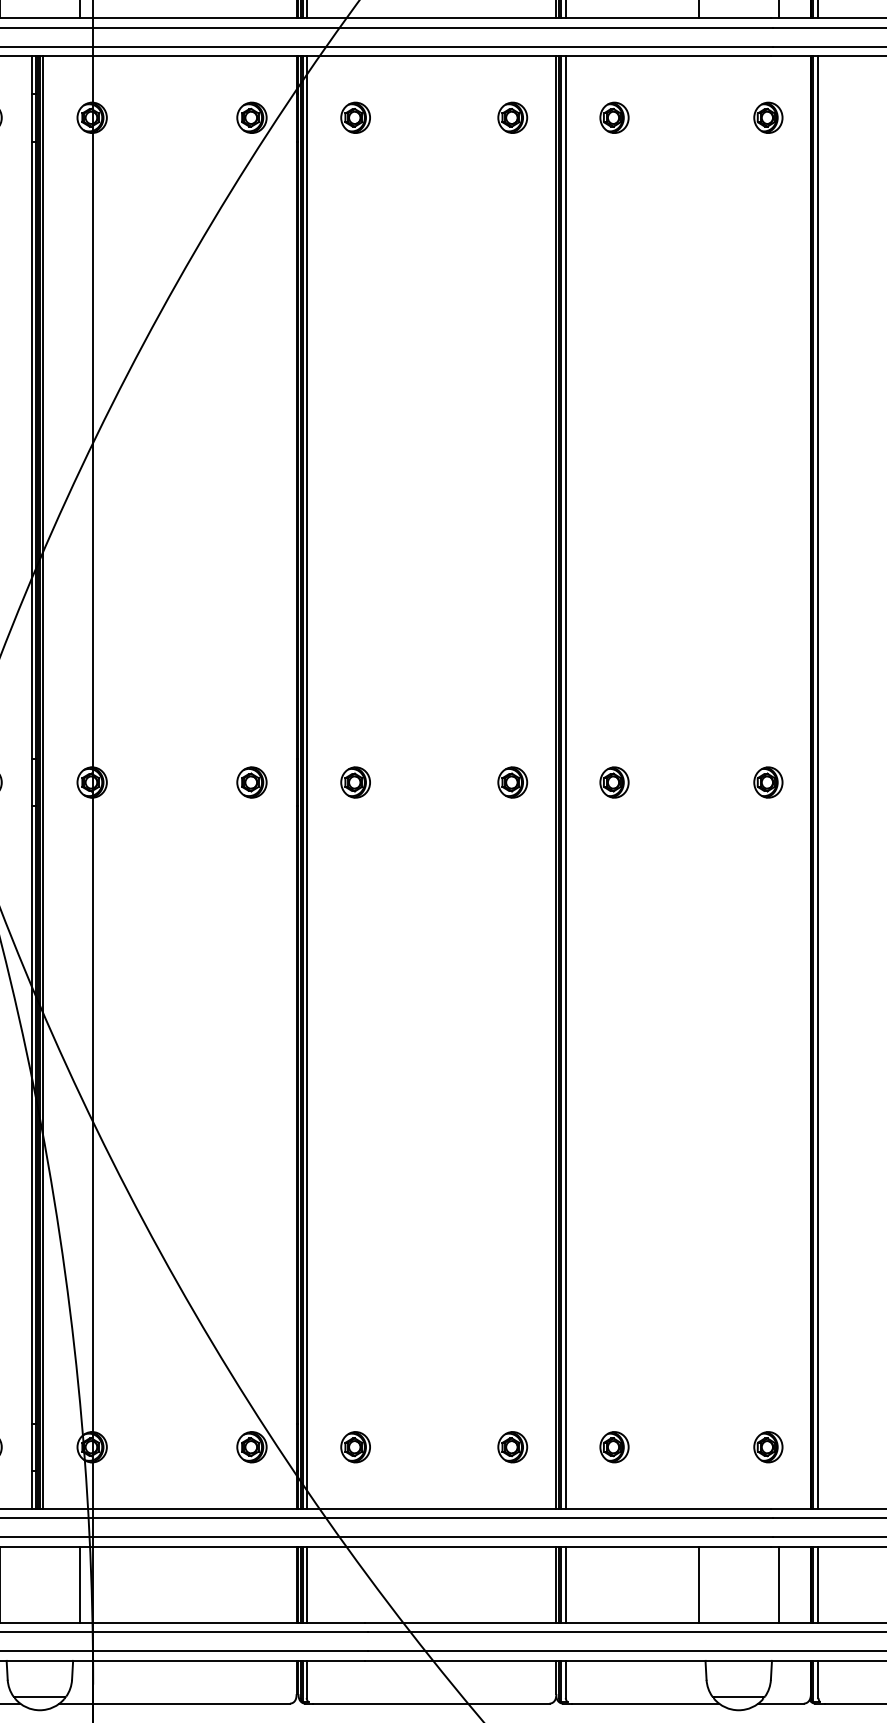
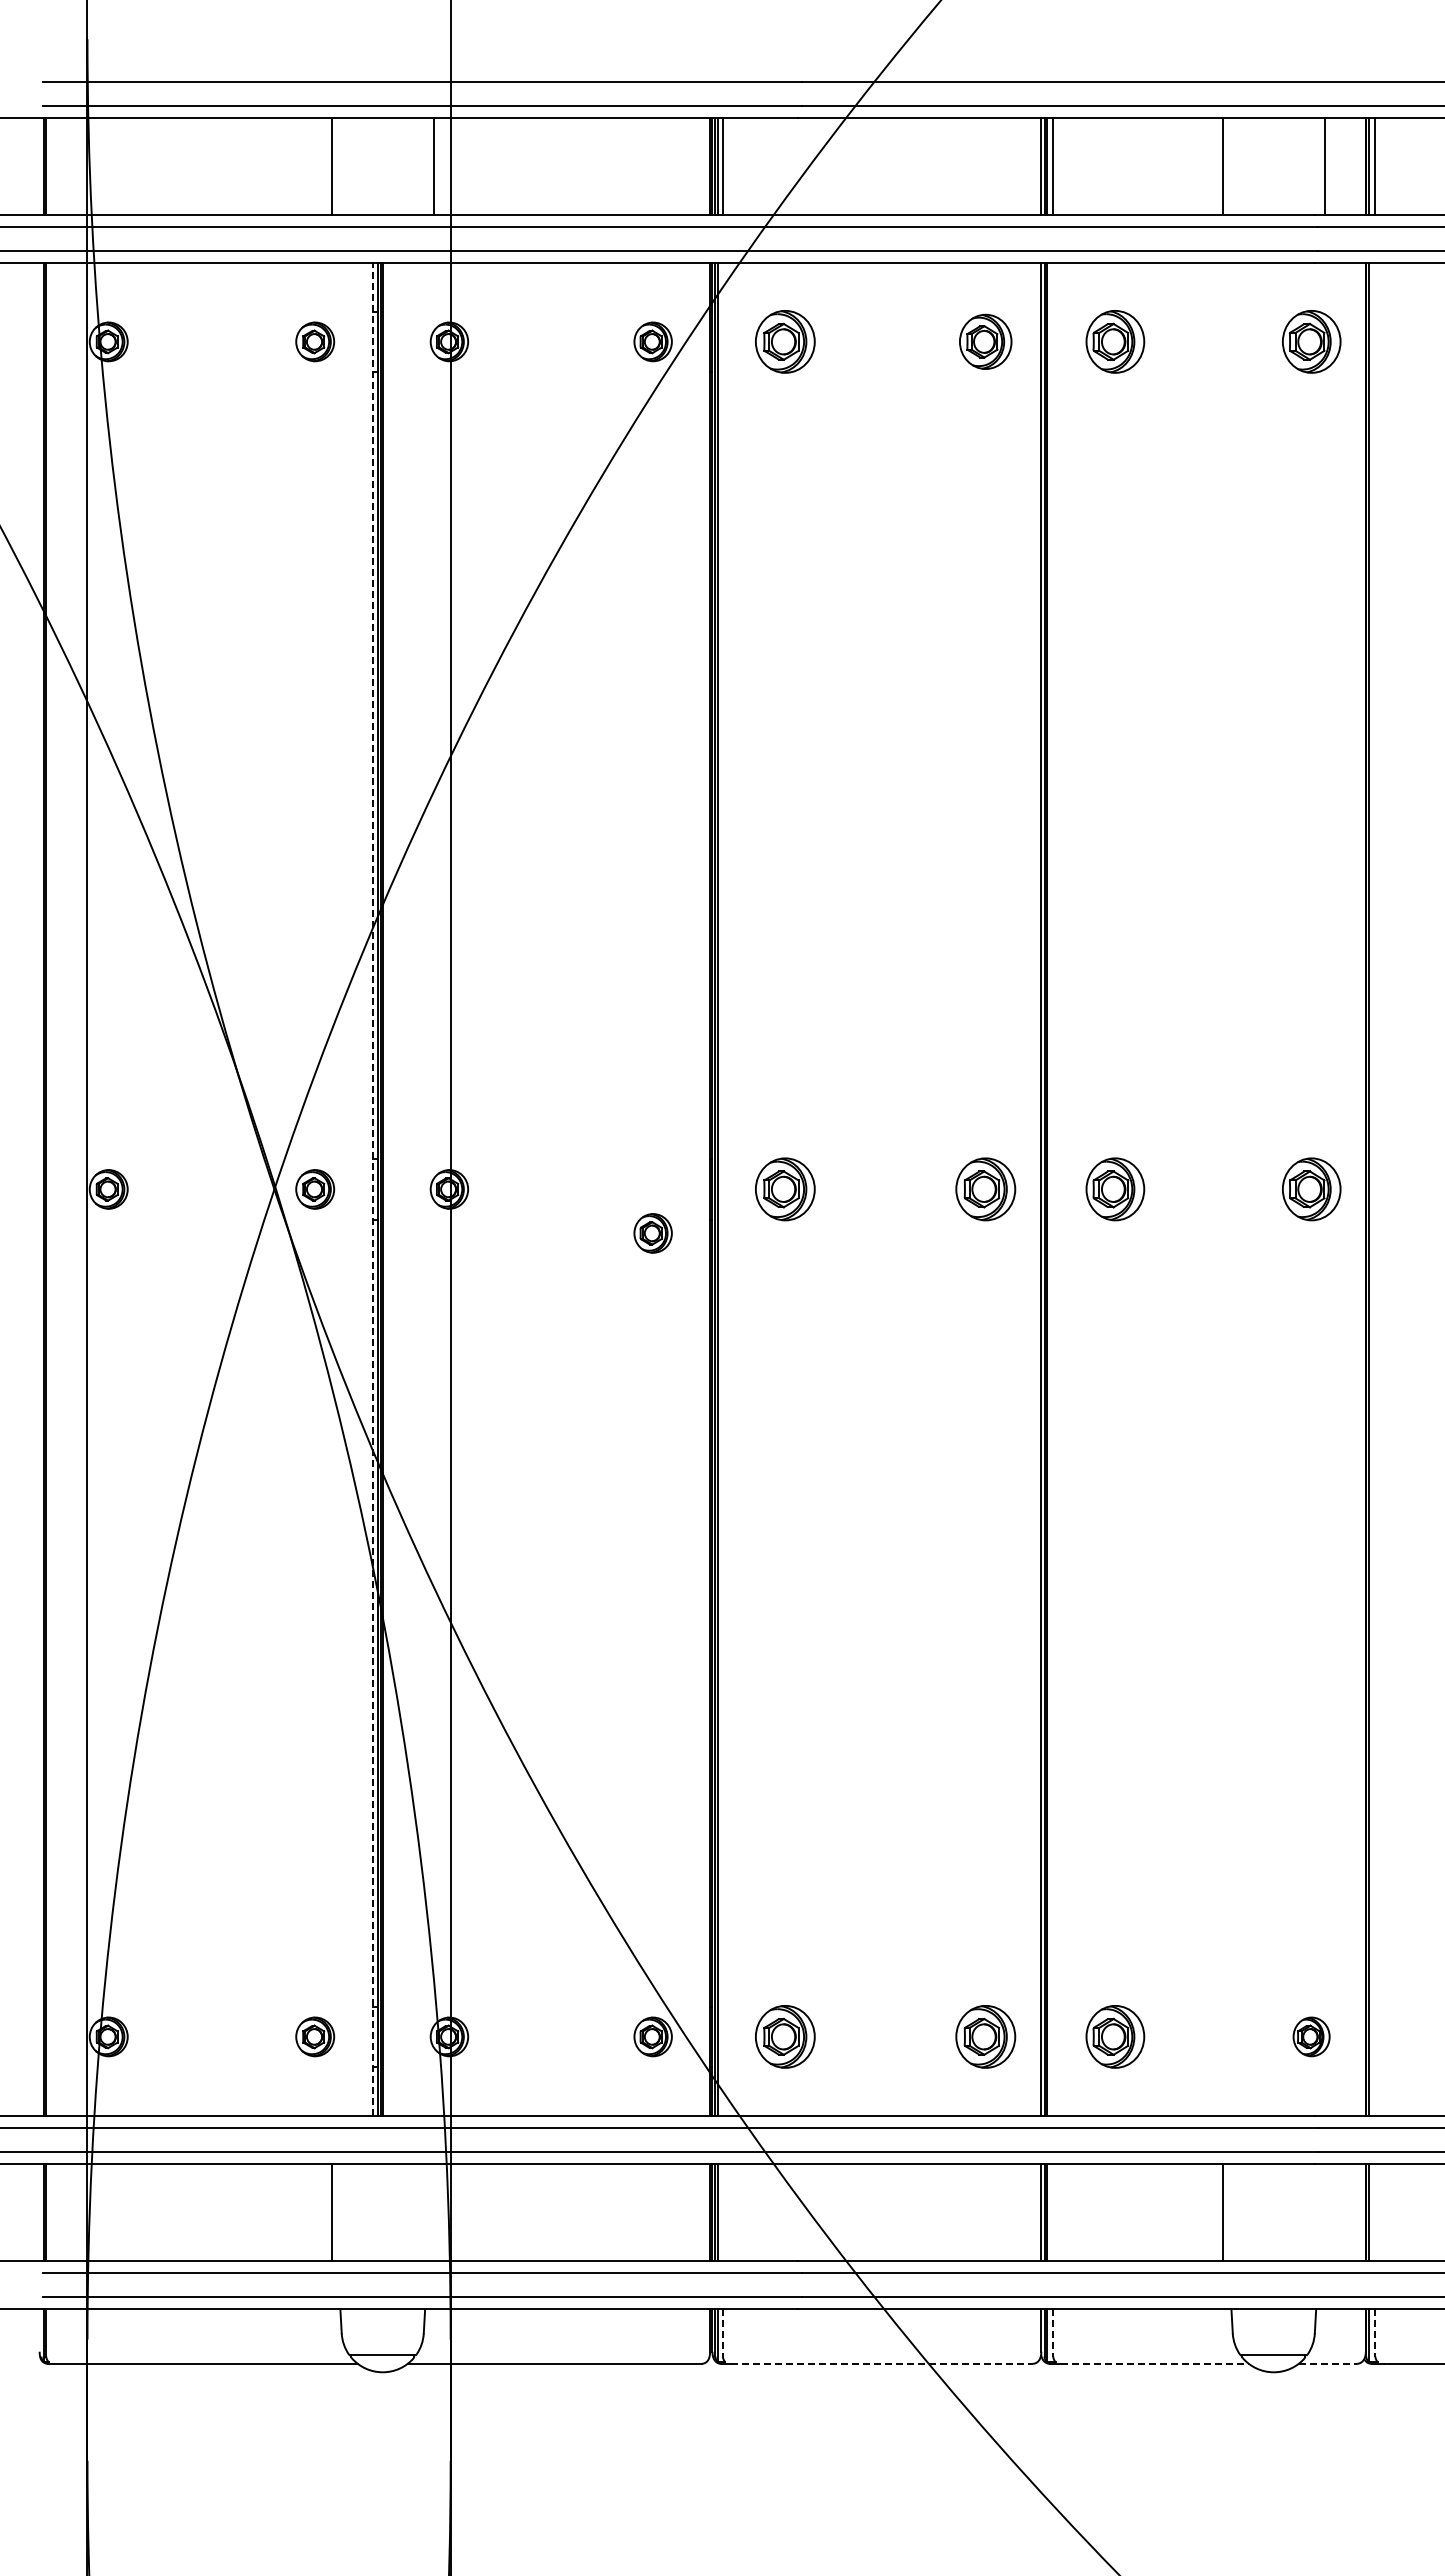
part: (355, 117) -> (785, 341), size x1.6
part: (512, 117) -> (985, 341), size x1.4
part: (614, 117) -> (1115, 341), size x1.6
part: (768, 117) -> (1311, 341), size x1.6
line: (32, 781) -> (373, 1188), solid -> dashed
line: (42, 782) -> (386, 1189), removed
part: (251, 782) -> (652, 1233), moved
line: (306, 782) -> (722, 1189), removed
part: (355, 782) -> (785, 1189), size x1.6
part: (512, 782) -> (985, 1189), size x1.6
line: (565, 782) -> (1053, 1189), removed
part: (614, 782) -> (1115, 1189), size x1.6
part: (768, 782) -> (1311, 1189), size x1.6
line: (818, 782) -> (1375, 1189), removed
part: (355, 1446) -> (785, 2036), size x1.6
part: (512, 1446) -> (985, 2036), size x1.6
part: (614, 1446) -> (1115, 2036), size x1.6
line: (79, 1584) -> (433, 2212), removed
line: (306, 1584) -> (722, 2212), removed
line: (565, 1584) -> (1053, 2212), removed
line: (778, 1584) -> (1324, 2212), removed
line: (818, 1584) -> (1375, 2212), removed
line: (306, 1679) -> (722, 2332), solid -> dashed
line: (565, 1679) -> (1053, 2332), solid -> dashed
line: (818, 1679) -> (1375, 2332), solid -> dashed
line: (431, 1703) -> (881, 2363), solid -> dashed
line: (645, 1703) -> (1155, 2363), solid -> dashed
line: (781, 1703) -> (1328, 2363), solid -> dashed

